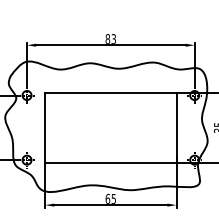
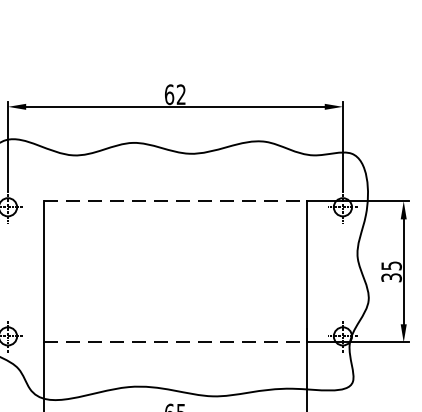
text: (110, 38) -> (174, 93), 83 -> 62
line: (110, 92) -> (174, 201), solid -> dashed
line: (110, 163) -> (174, 343), solid -> dashed

